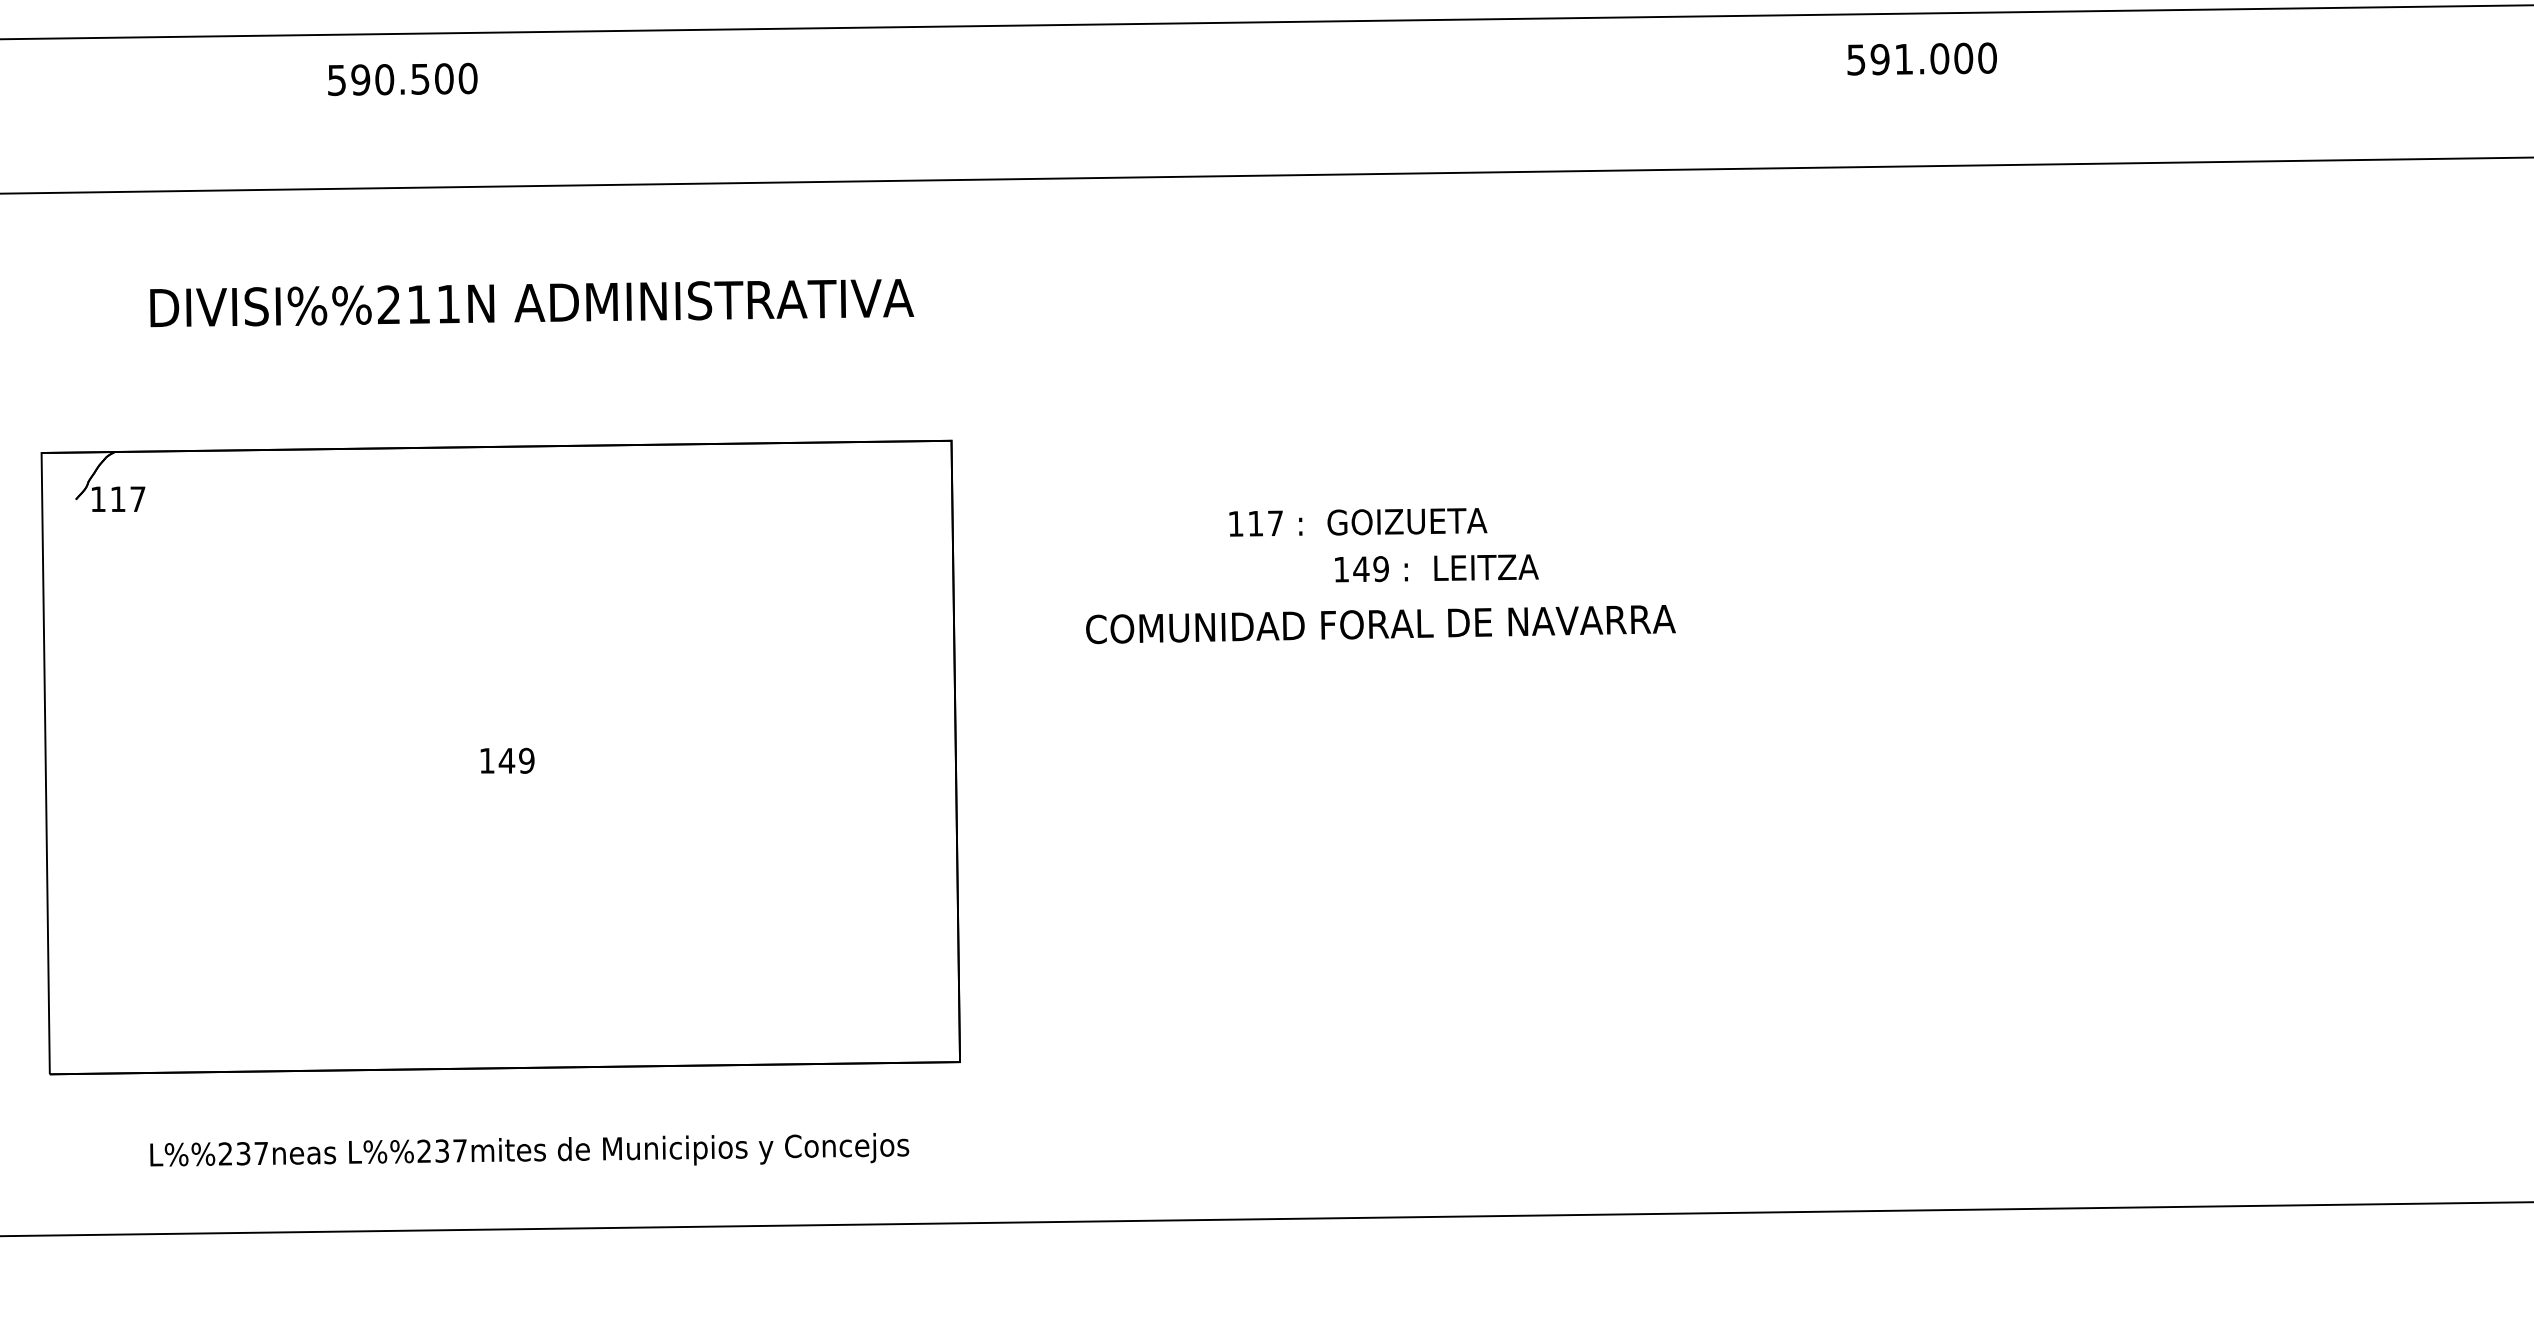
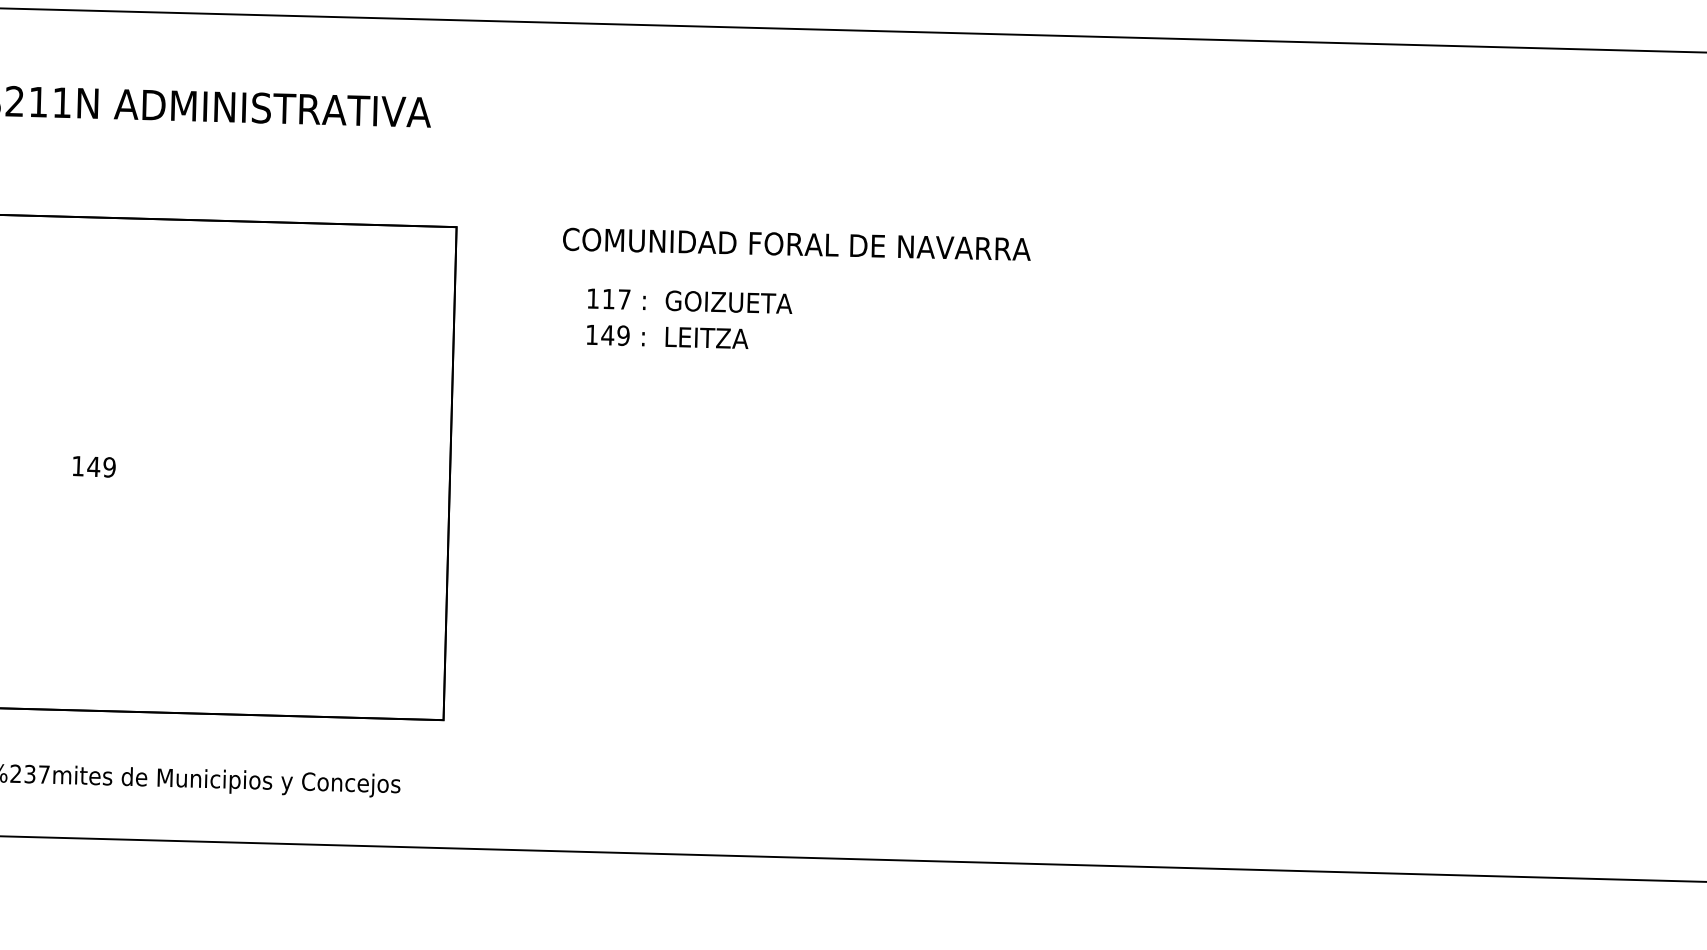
text: (1358, 522) -> (690, 301), moved
text: (1436, 568) -> (667, 337), moved
text: (1380, 624) -> (796, 244), moved

